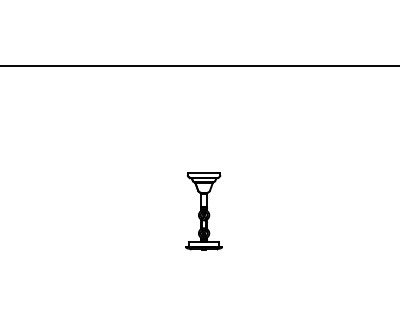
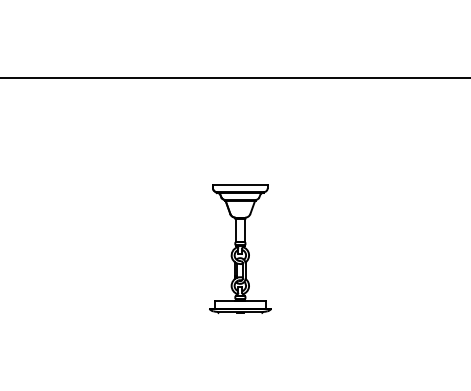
part: (203, 211) -> (239, 249), size x1.43

